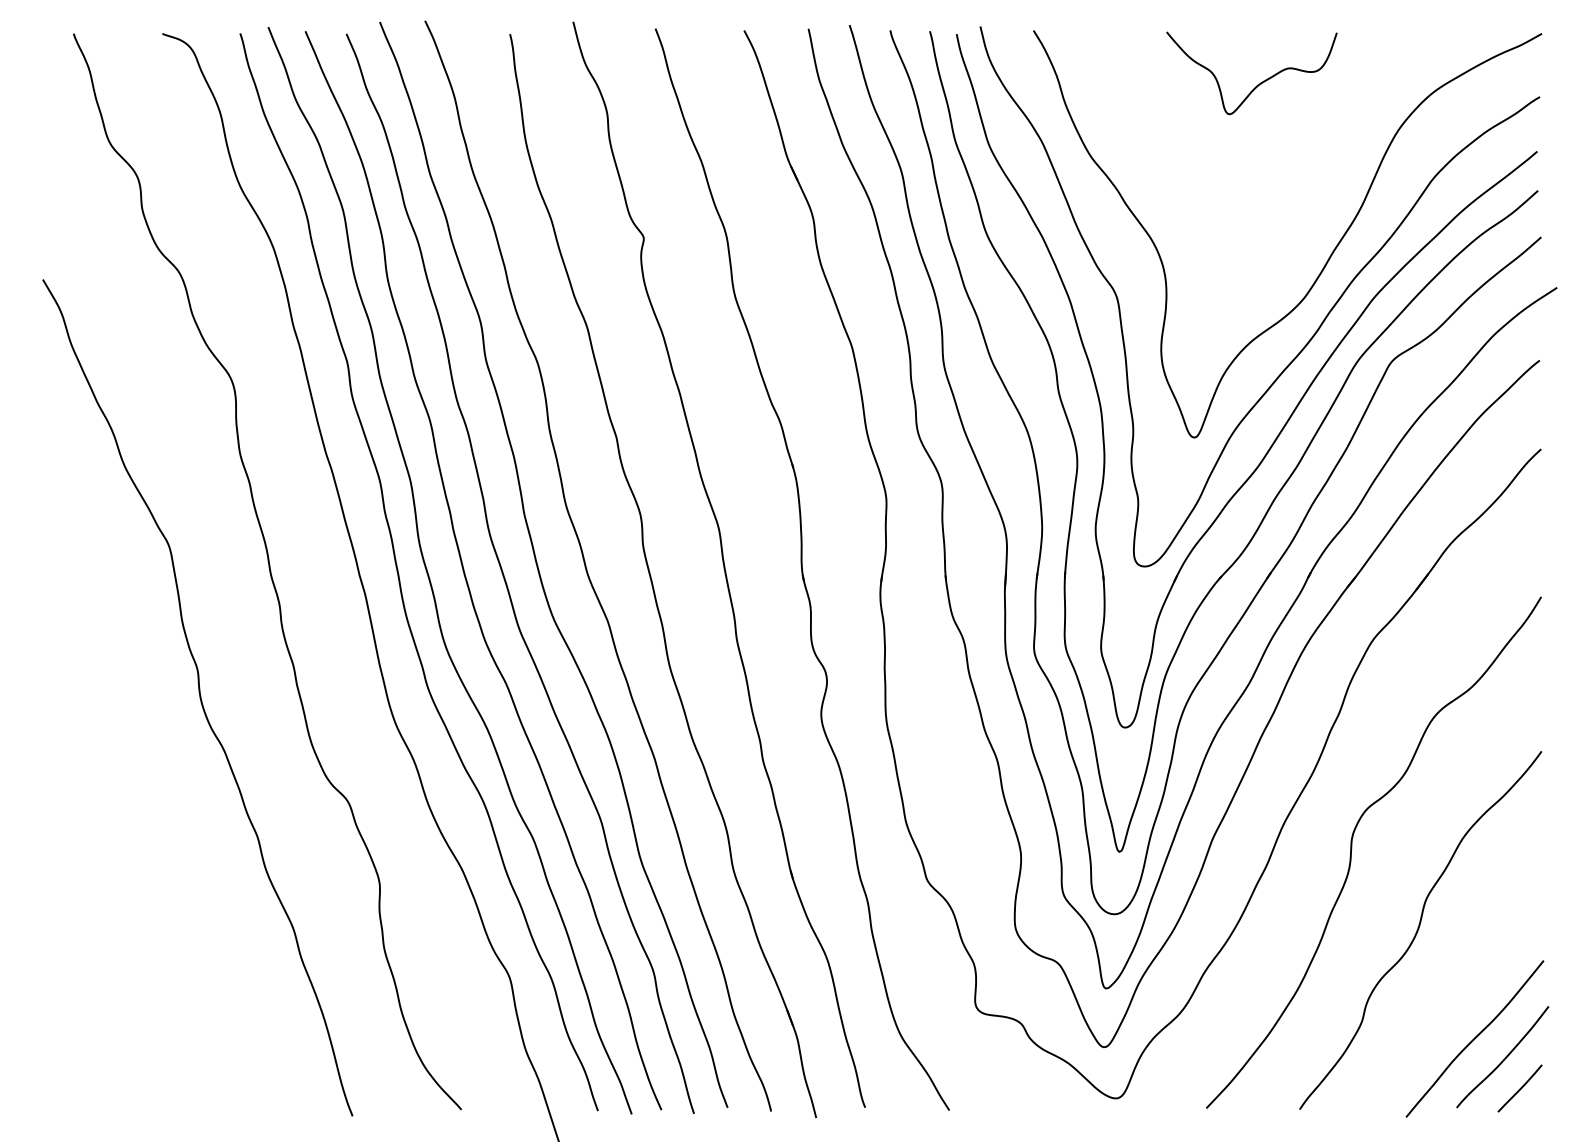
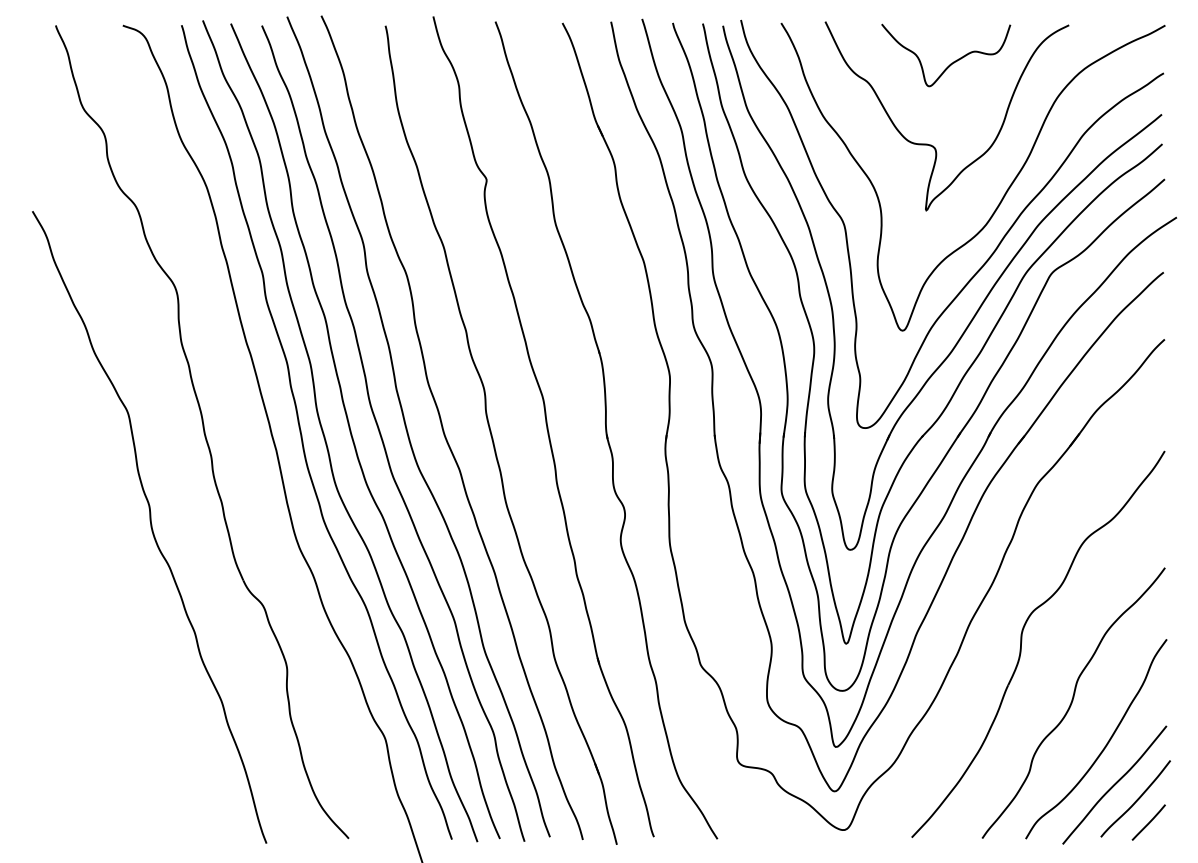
curve: (1233, 192) -> (932, 145), added
curve: (1462, 986) -> (1105, 745), added

